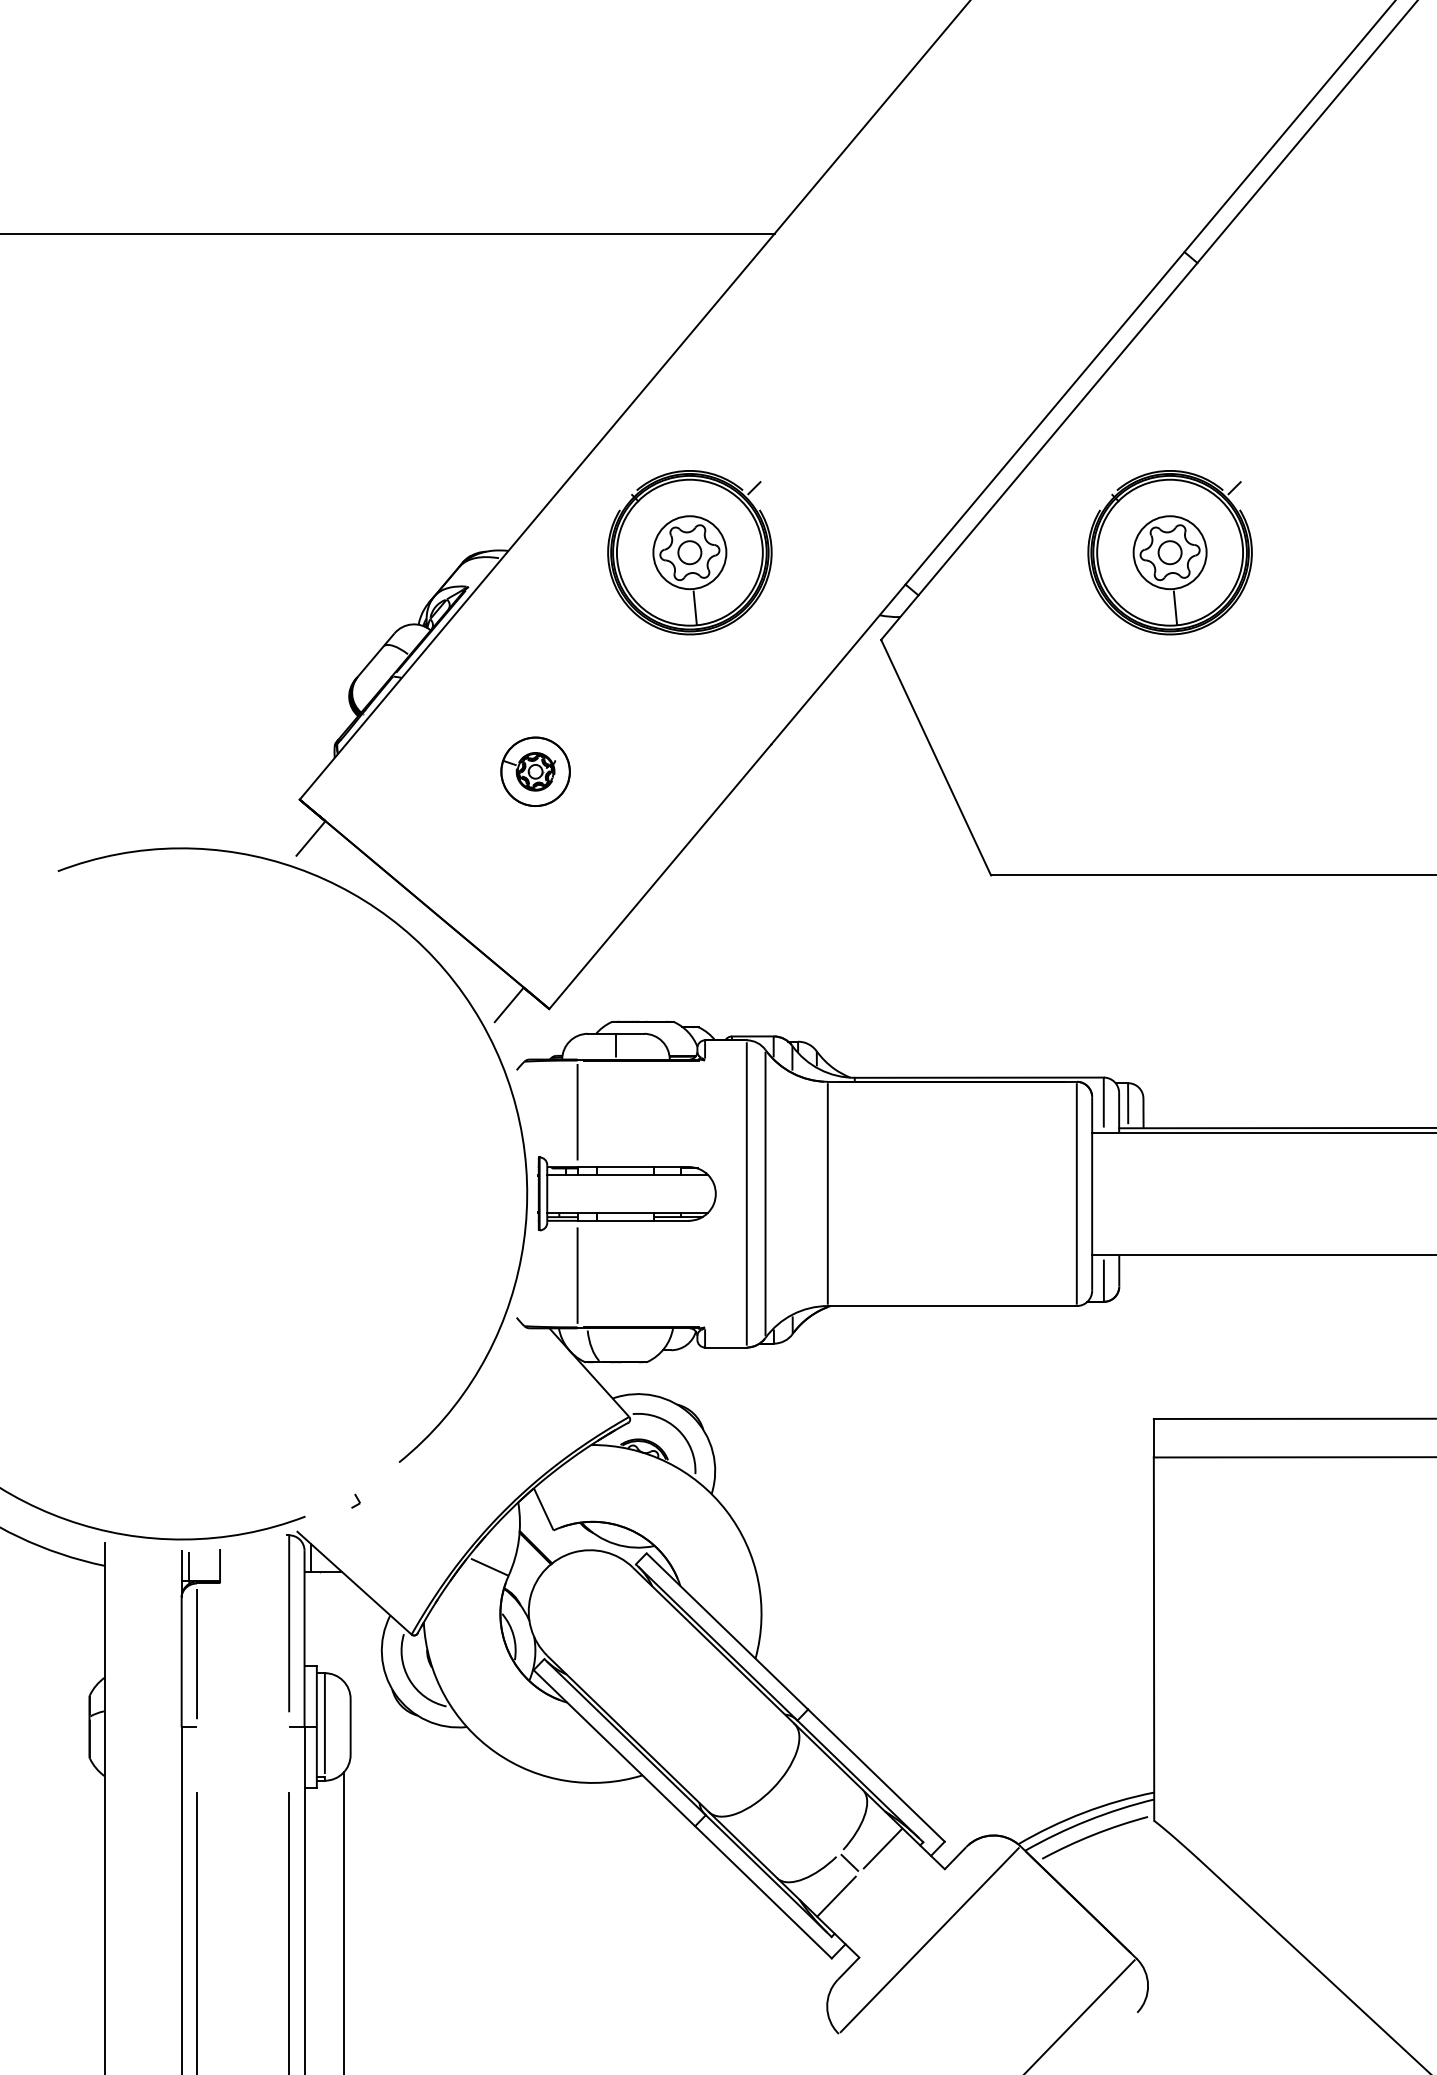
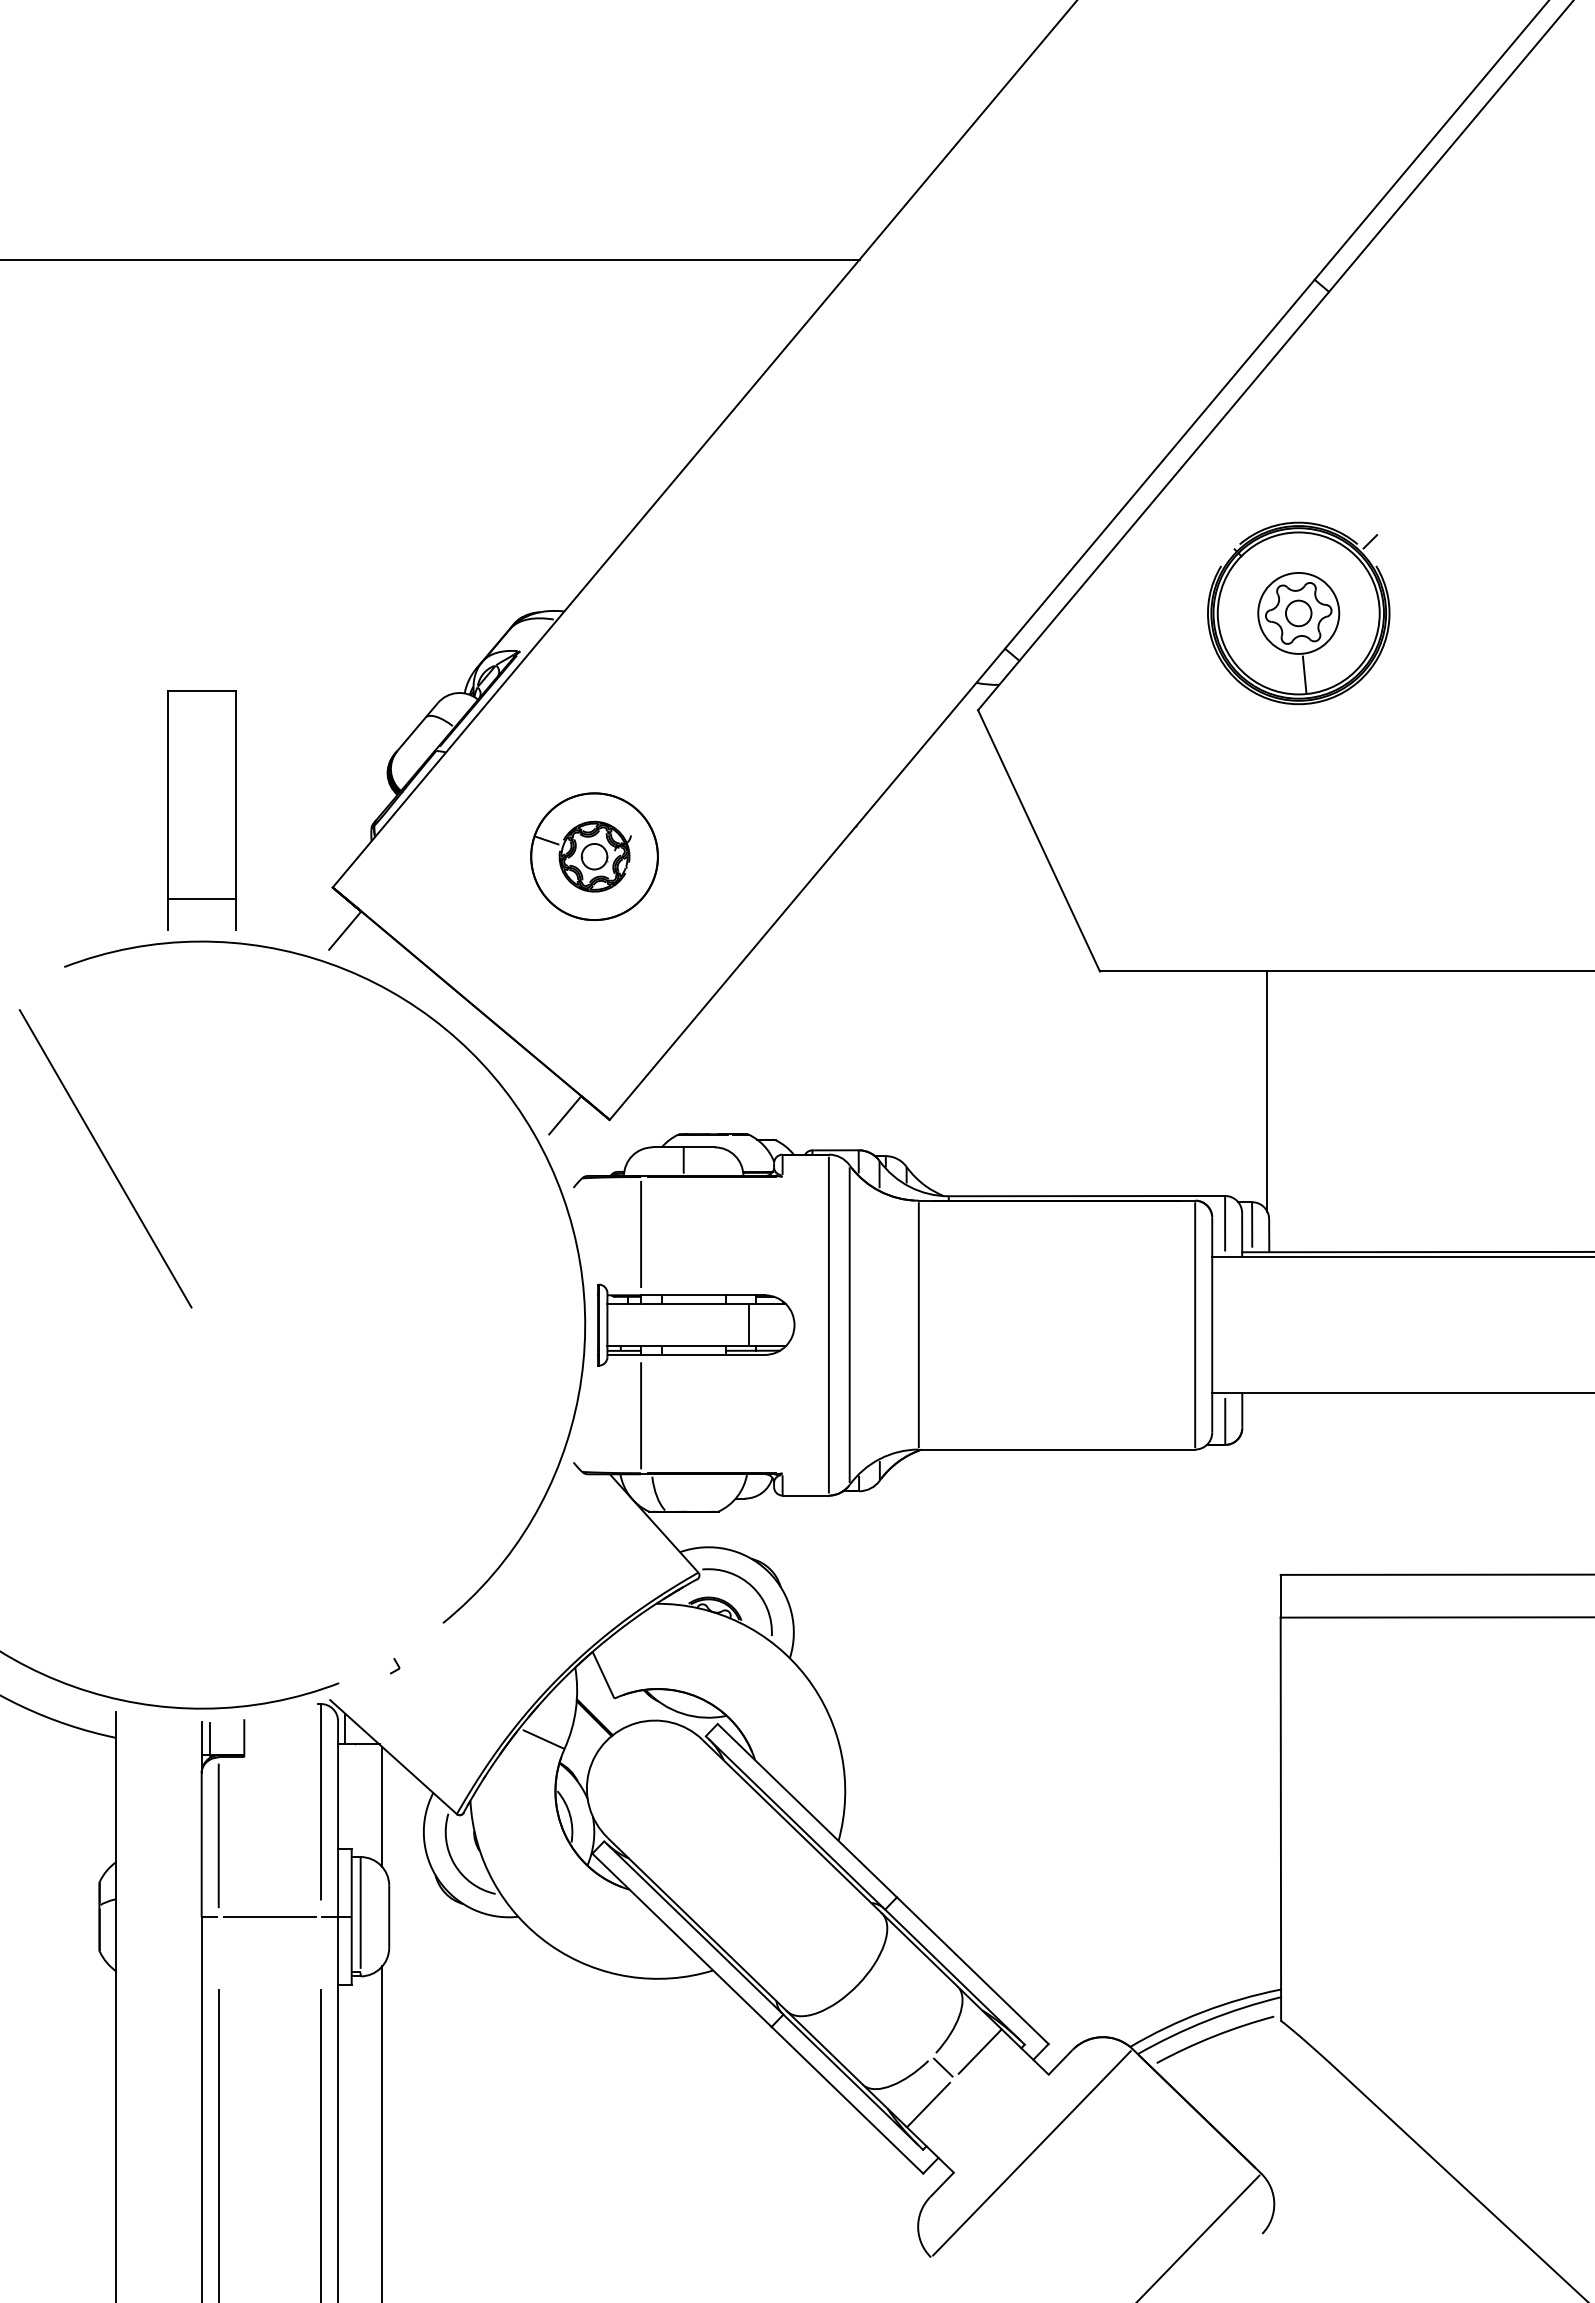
part: (689, 552) -> (765, 613), removed
part: (181, 730) -> (201, 810), added
part: (535, 771) -> (594, 856), size x1.67
line: (1141, 983) -> (1267, 1091), added
line: (95, 1043) -> (105, 1158), added
line: (675, 1193) -> (749, 1324), added
line: (344, 1628) -> (382, 1807), added
line: (242, 1727) -> (269, 1917), added

